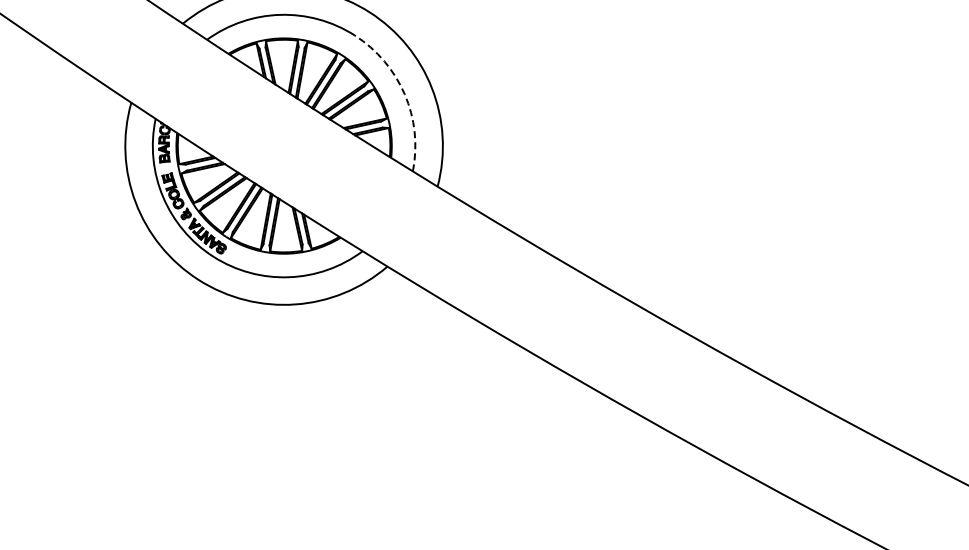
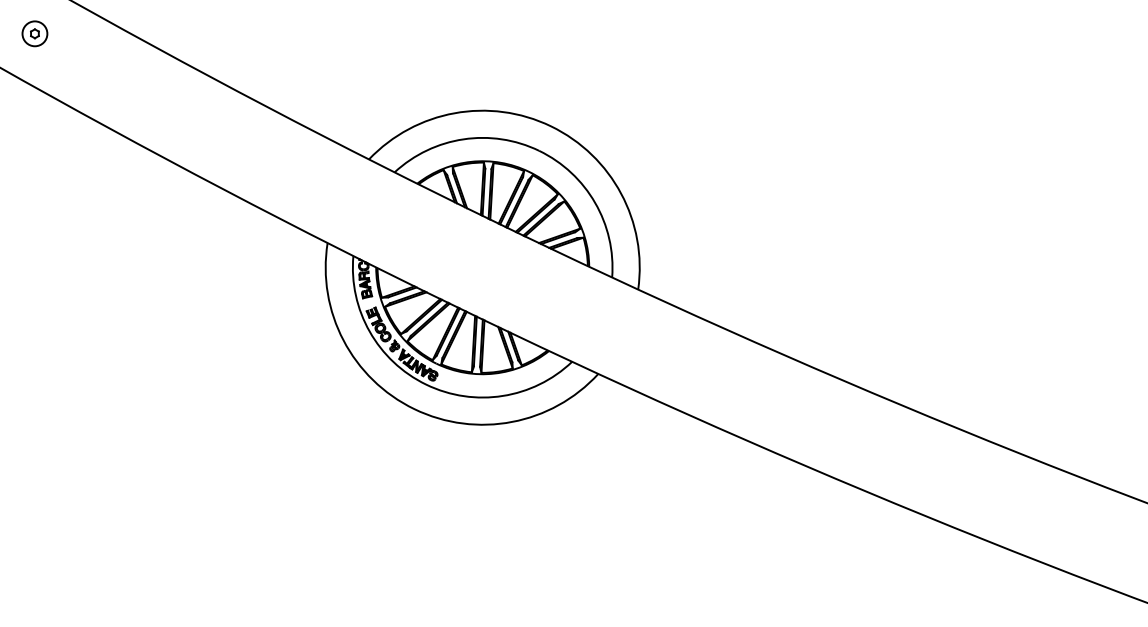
arc: (405, 94) -> (595, 202), dashed -> solid

